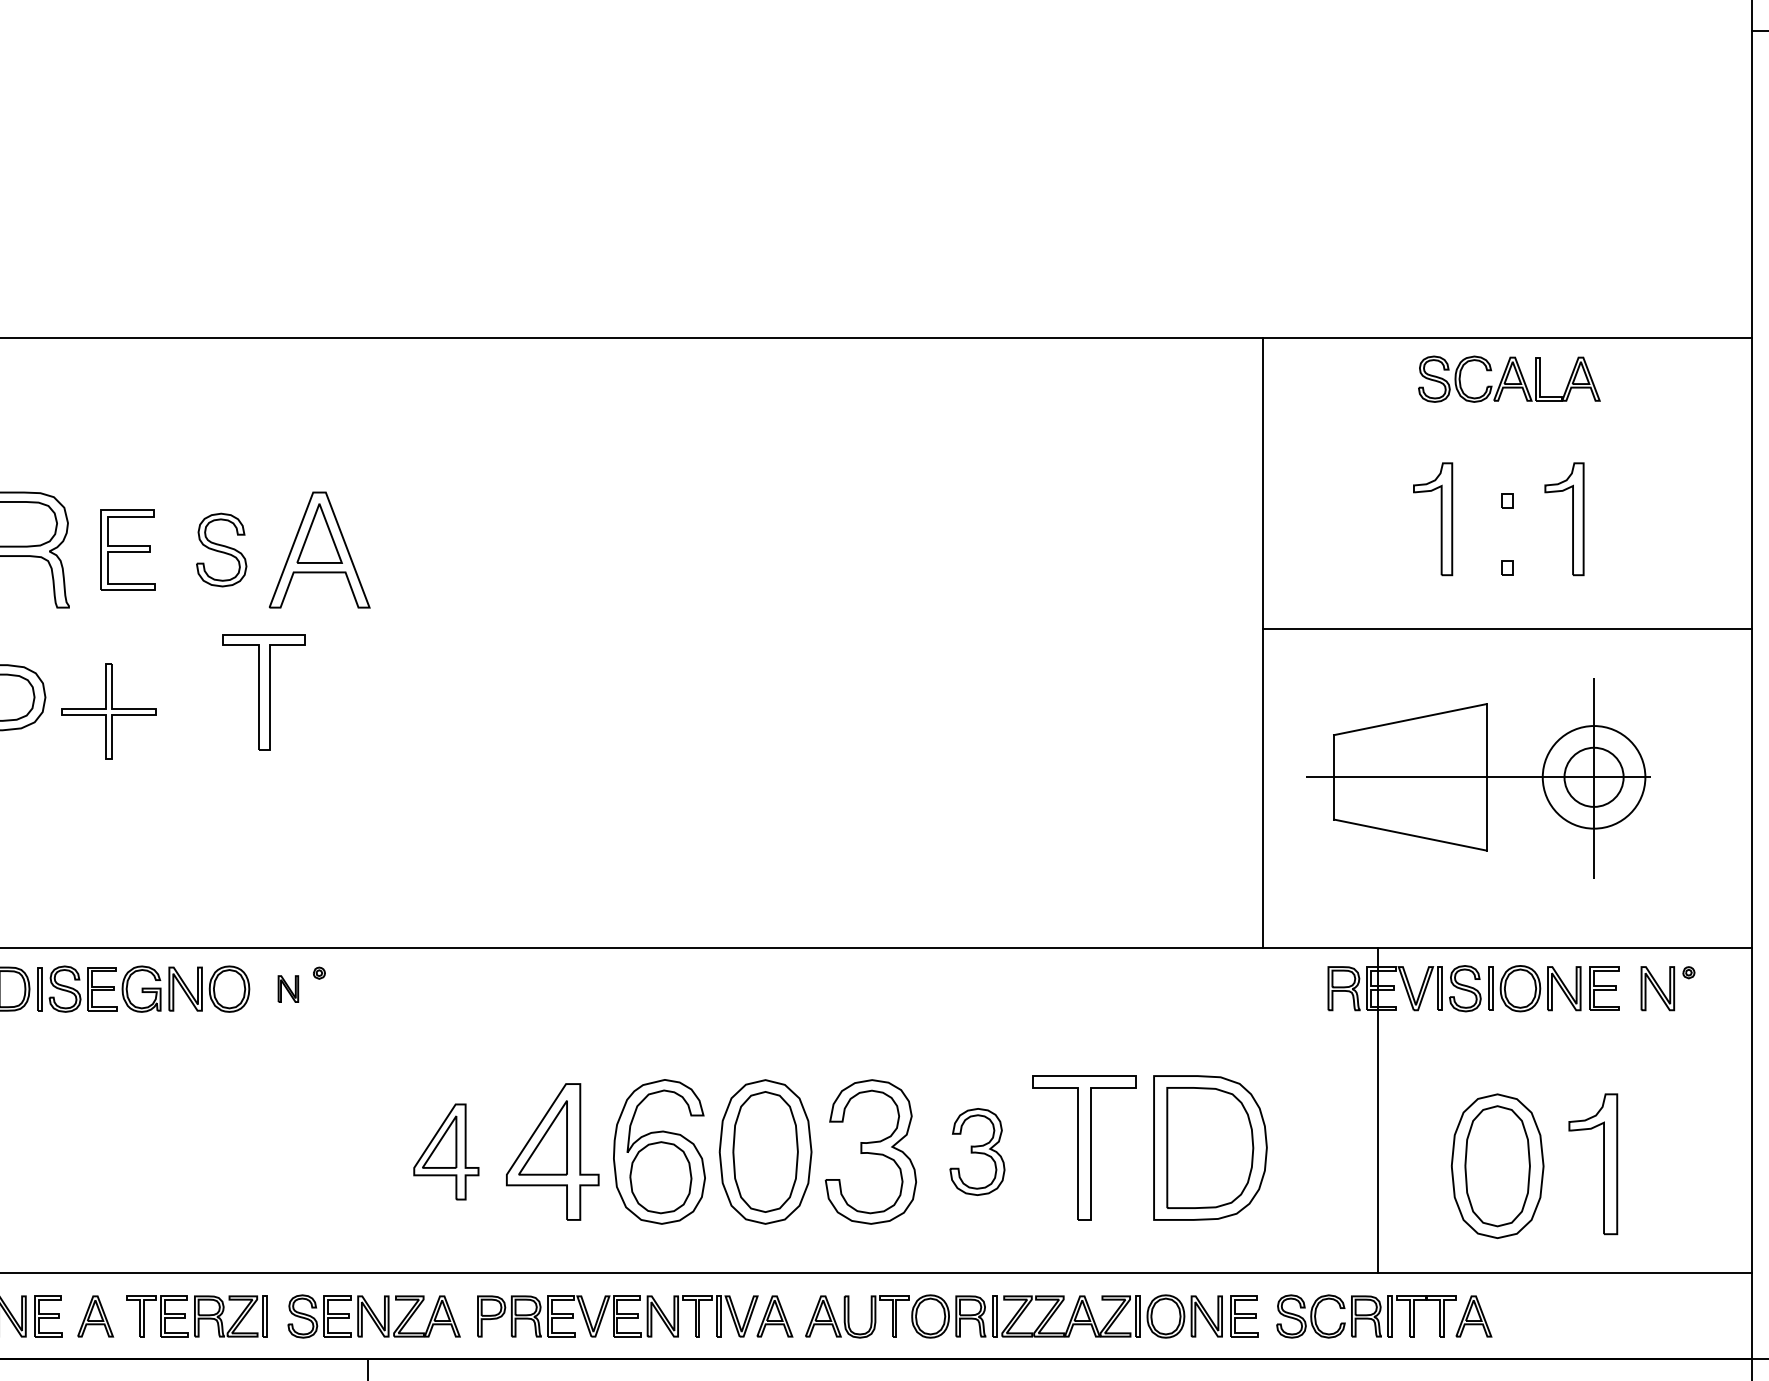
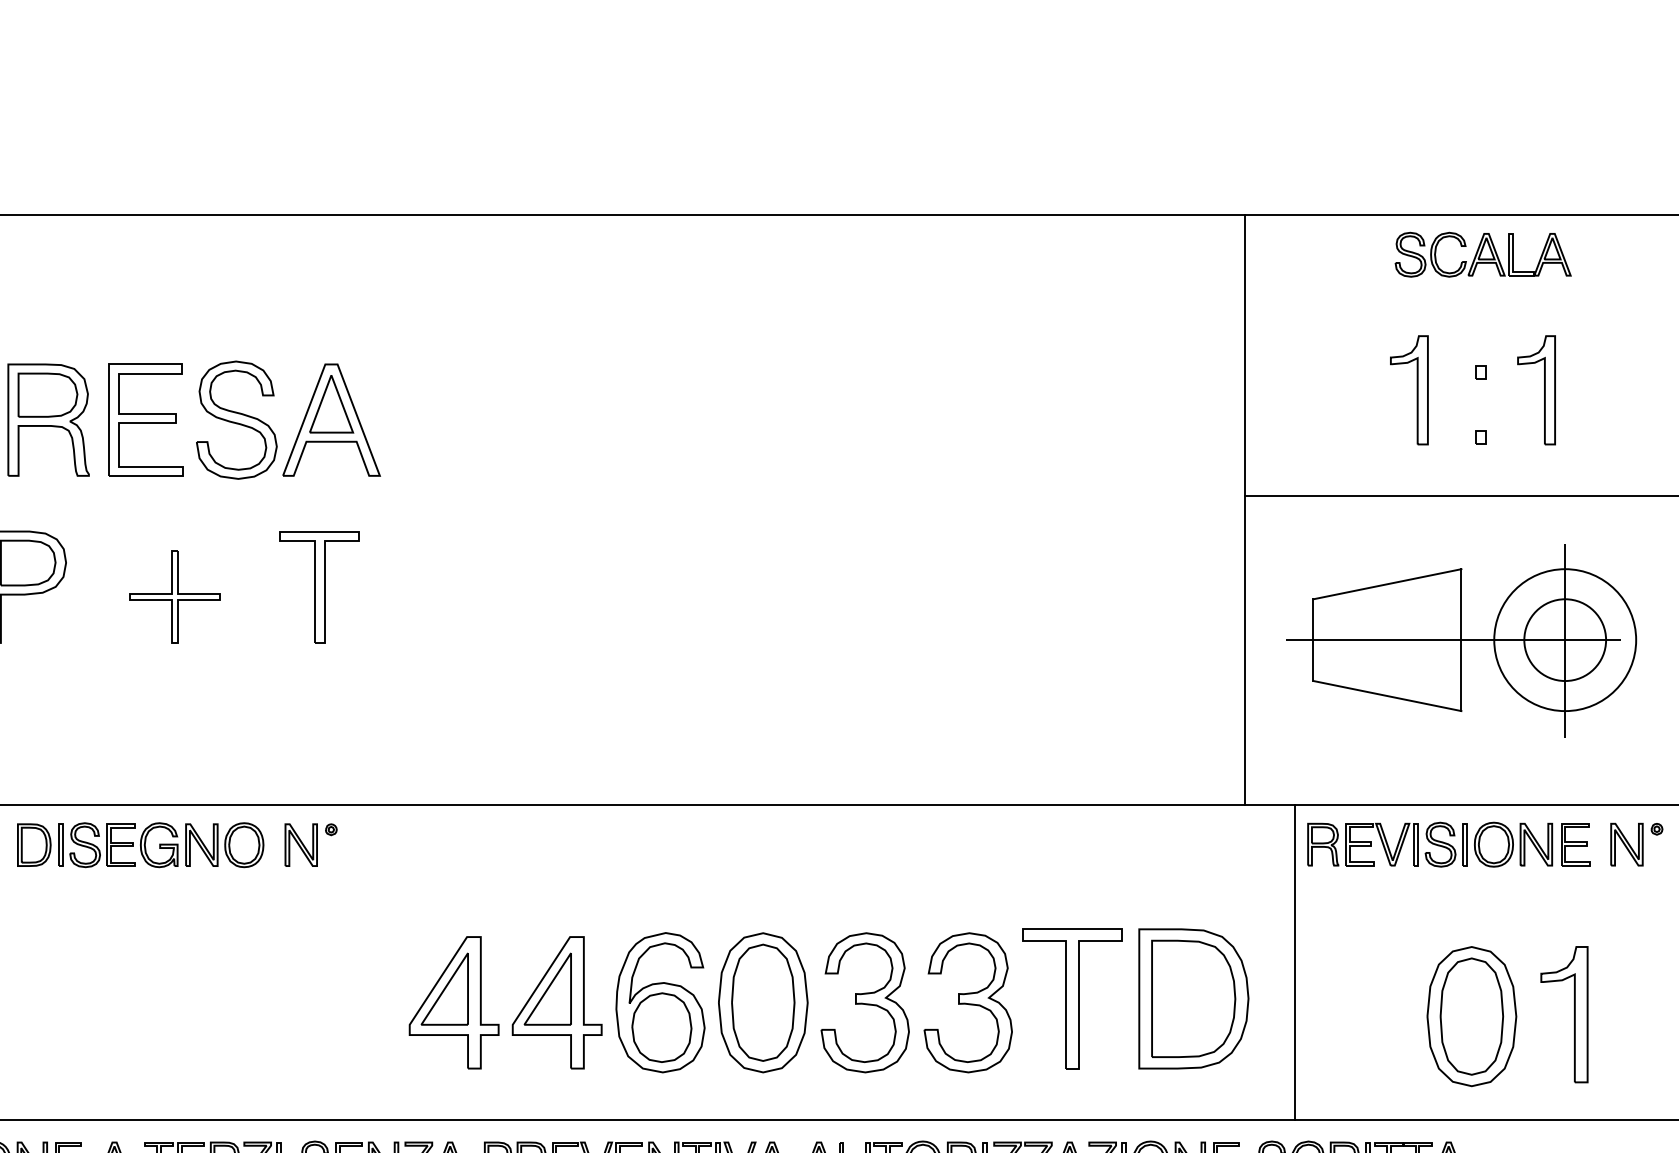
part: (221, 549) -> (236, 419), size x1.67
part: (127, 550) -> (145, 420), size x1.43
part: (263, 692) -> (318, 587), moved
part: (108, 711) -> (174, 596), moved
circle: (1593, 777) -> (1564, 640), size x1.43
circle: (1593, 777) -> (1564, 640), size x1.43
part: (288, 988) -> (301, 844), size x1.67
line: (1378, 1109) -> (1295, 961), moved
part: (446, 1151) -> (454, 1002), size x1.43
part: (977, 1151) -> (968, 1002), size x1.67

